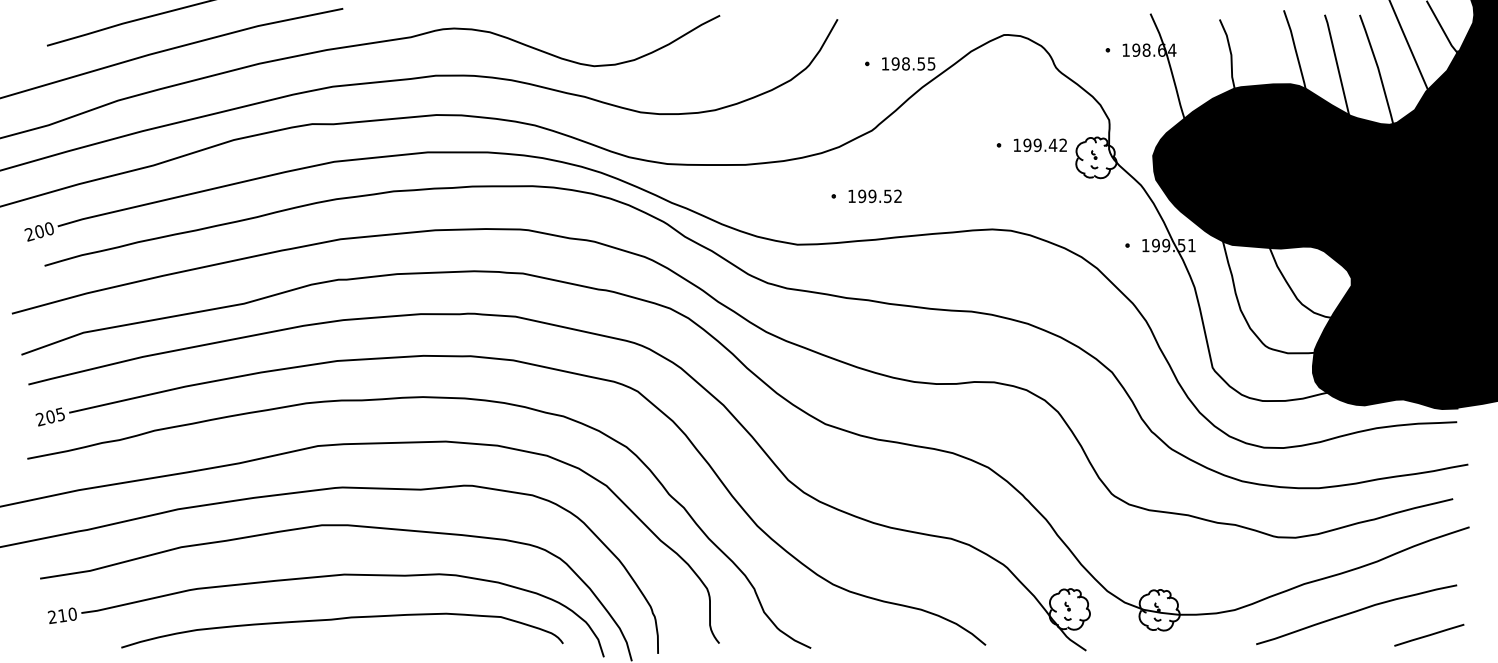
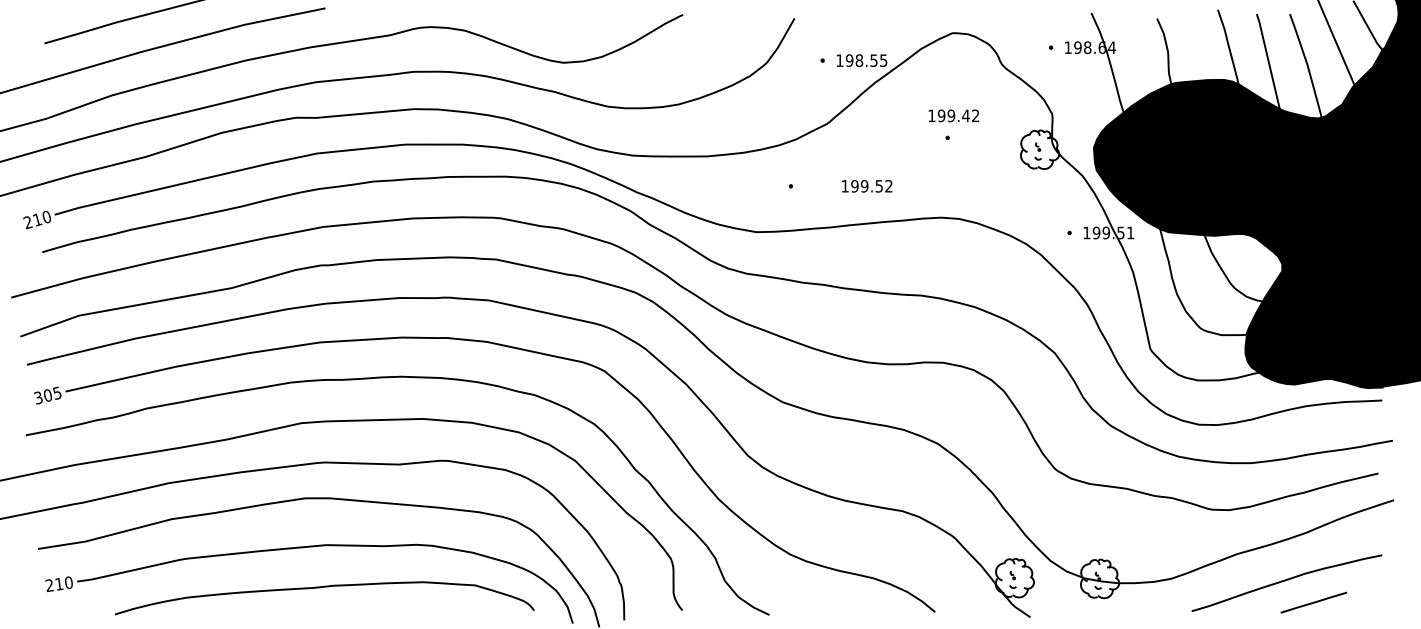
text: (1039, 144) -> (953, 115), moved
text: (875, 196) -> (867, 186), moved
text: (39, 231) -> (37, 219), 200 -> 210
text: (40, 420) -> (38, 398), 205 -> 305
line: (1428, 635) -> (1313, 602), moved

